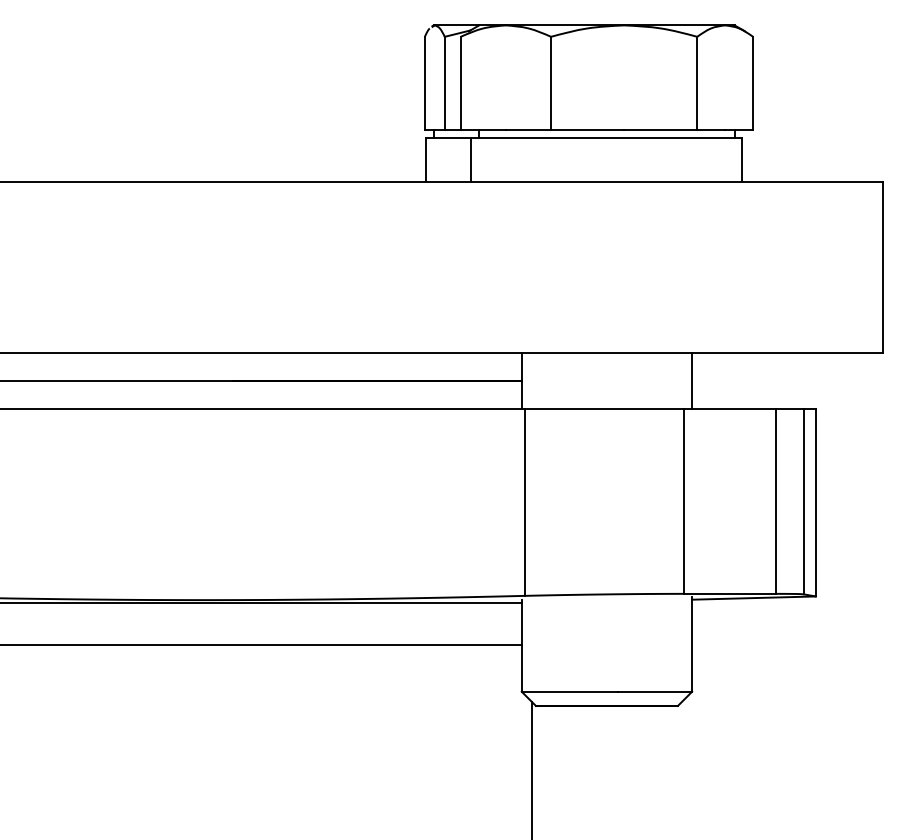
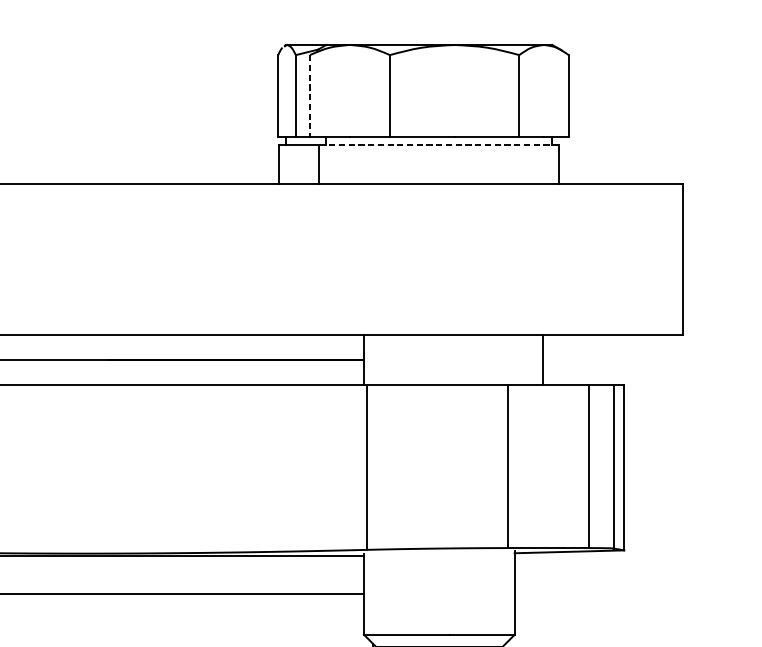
line: (460, 83) -> (309, 96), solid -> dashed
line: (606, 138) -> (438, 145), solid -> dashed
line: (692, 380) -> (543, 359), moved

